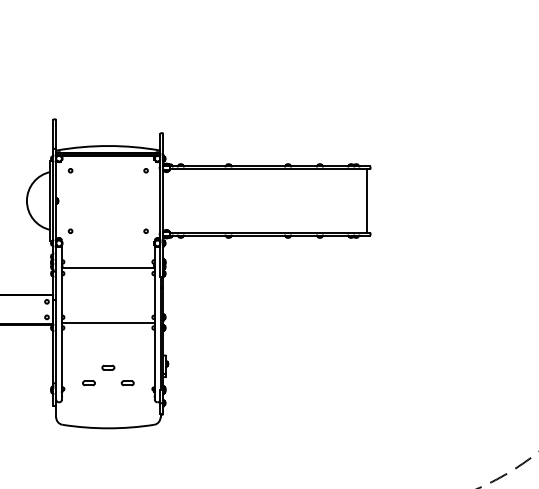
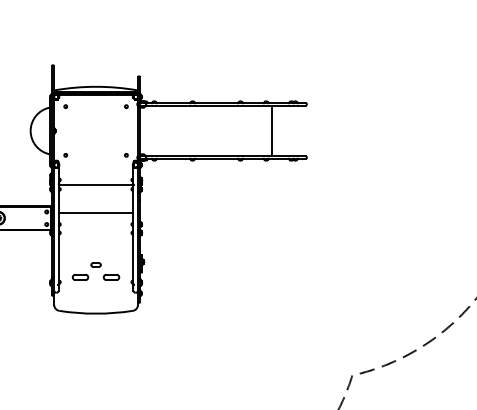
line: (366, 200) -> (271, 130), moved
line: (107, 322) -> (95, 212), moved
part: (88, 383) -> (80, 277), size x1.6
part: (127, 383) -> (111, 277), size x1.6

